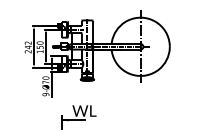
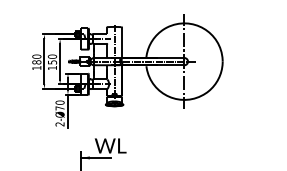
text: (27, 47) -> (36, 62), 242 -> 180
text: (45, 94) -> (59, 124), 9-Ø70 -> 2-Ø70

